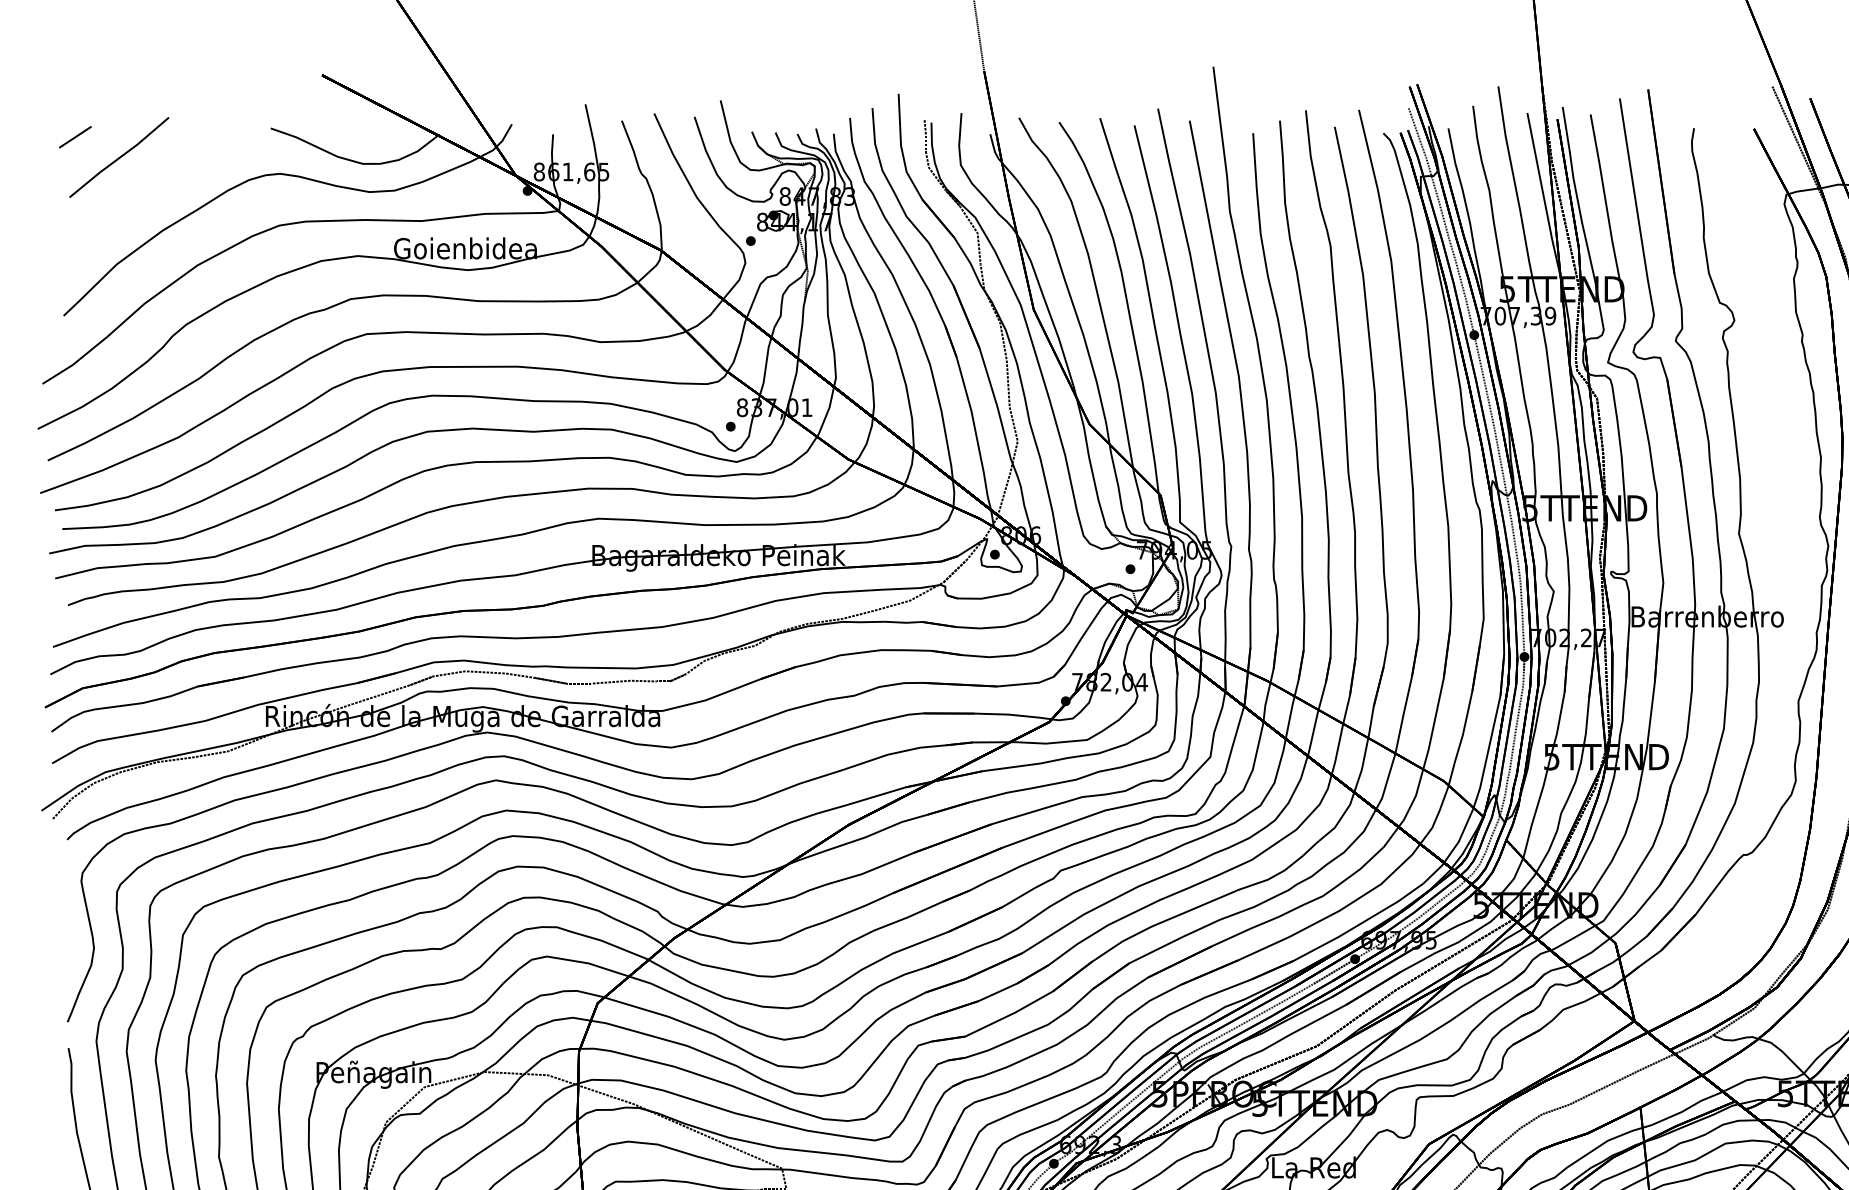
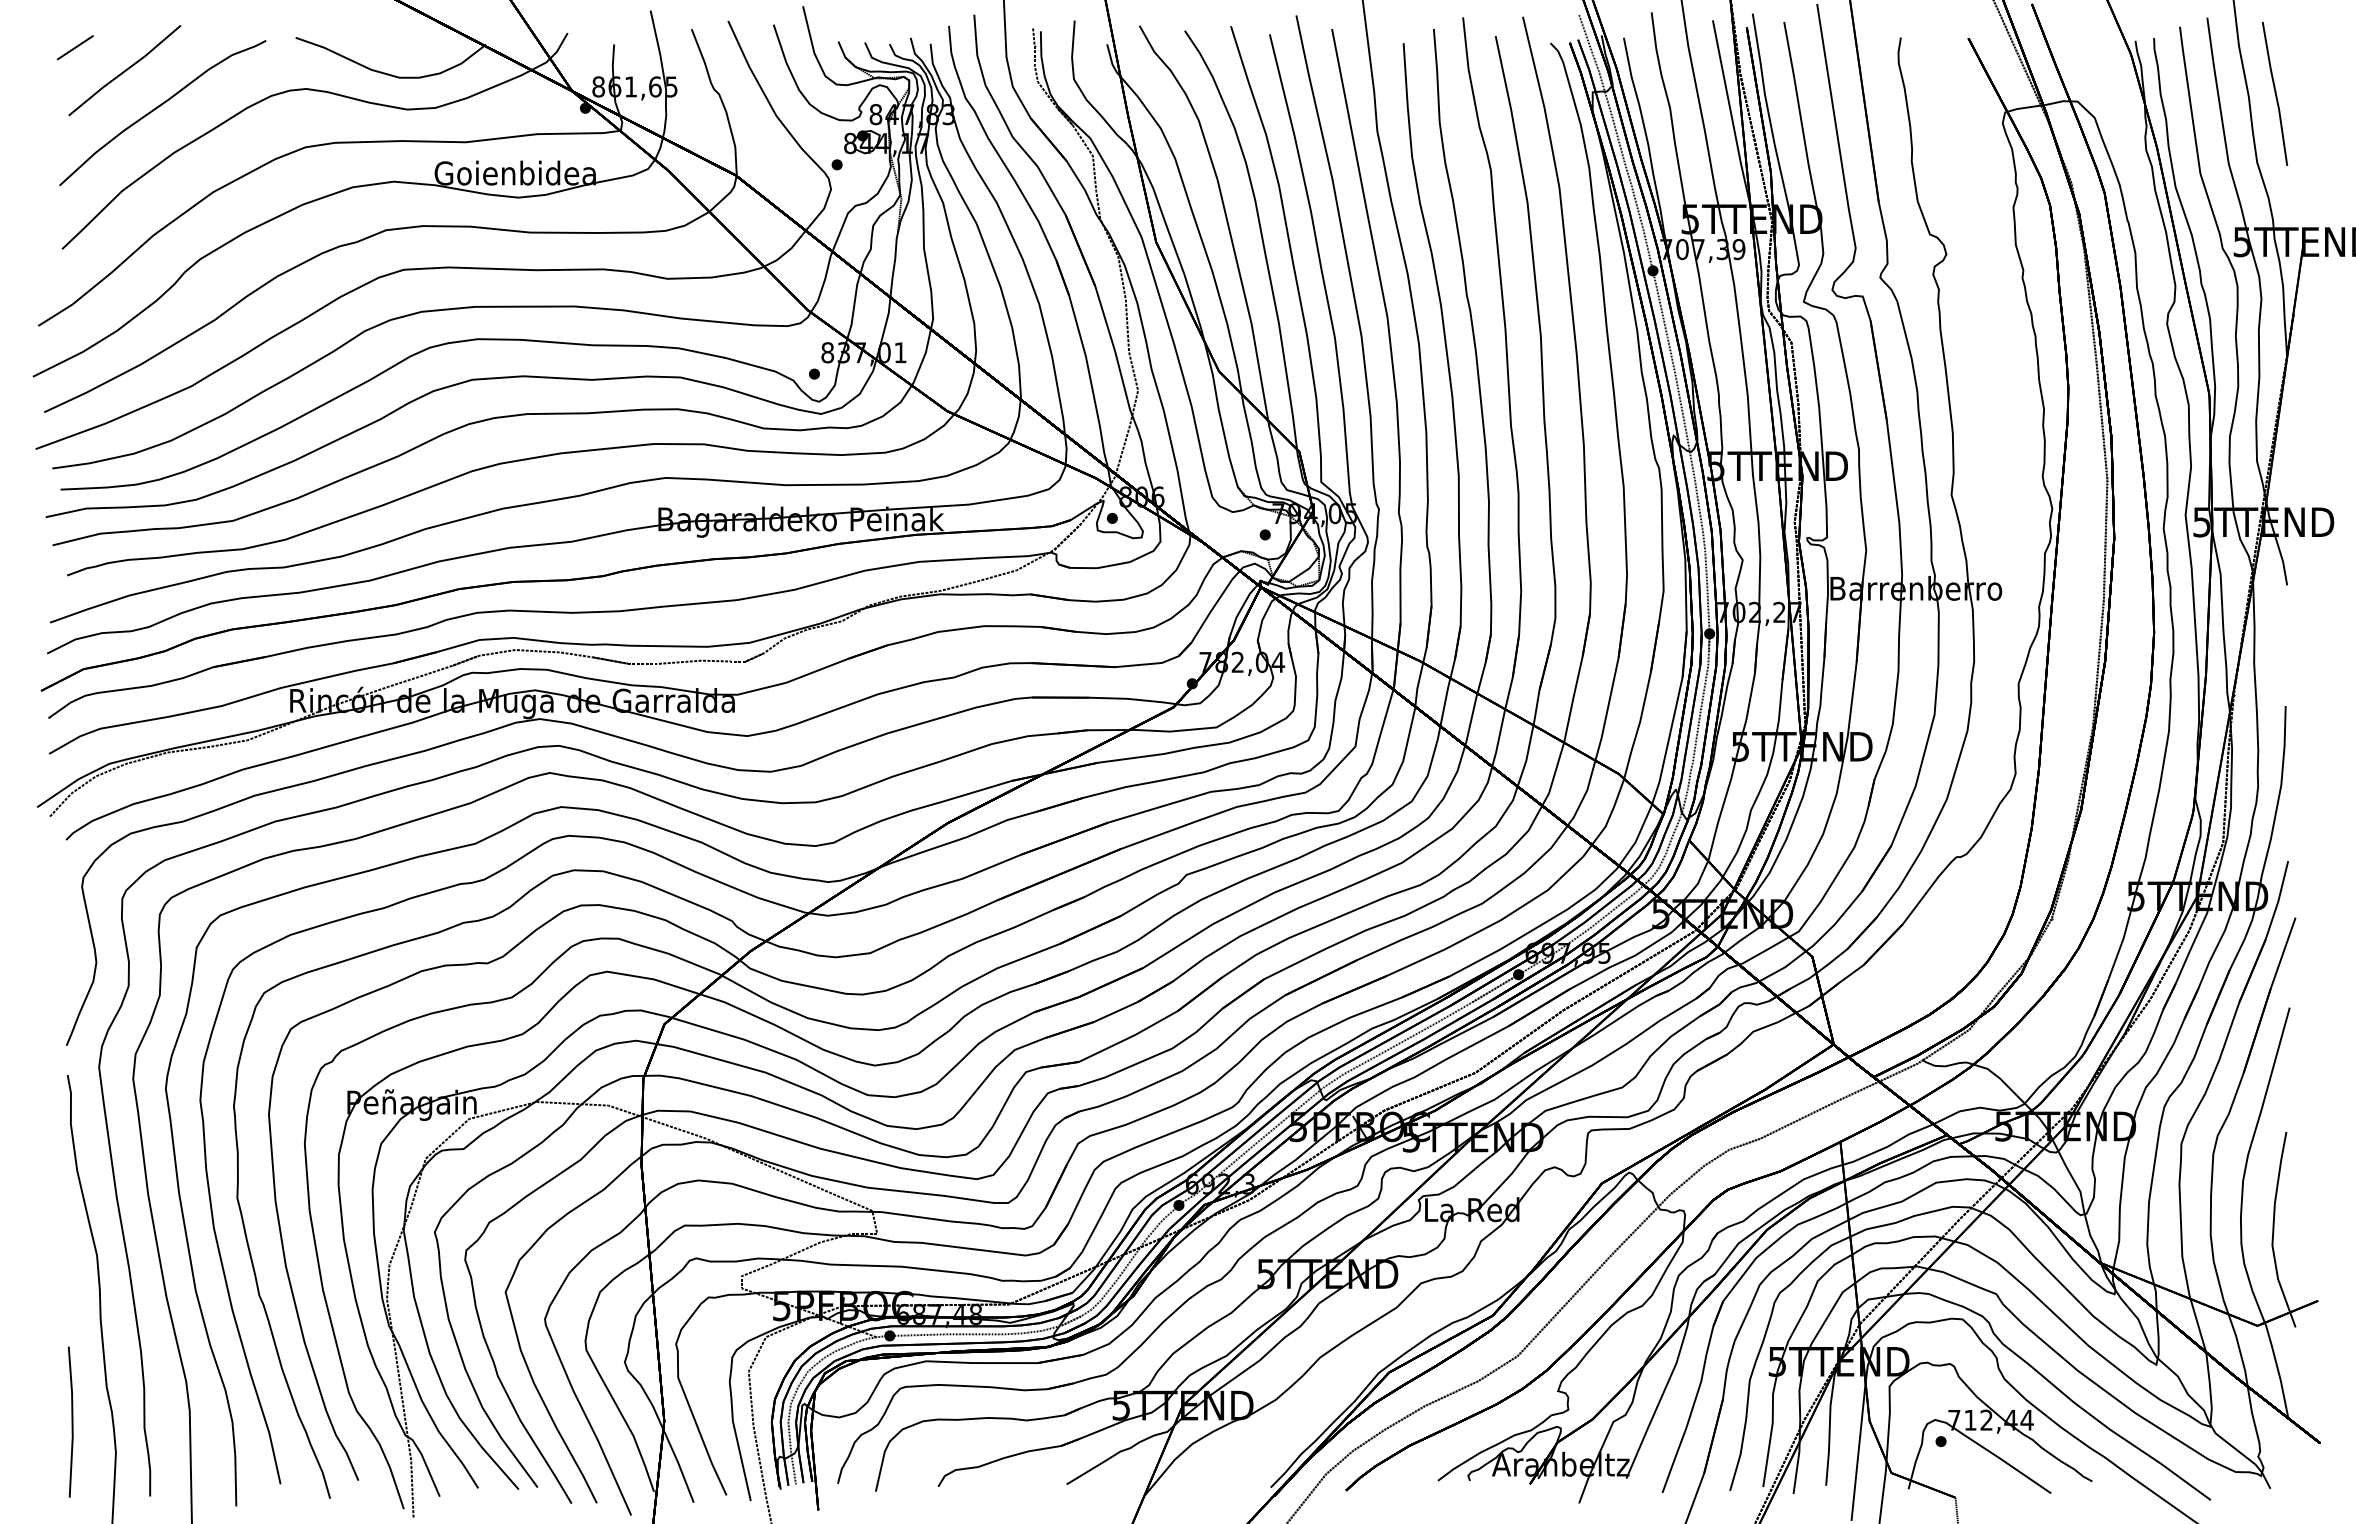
curve: (149, 190) -> (159, 107), added

